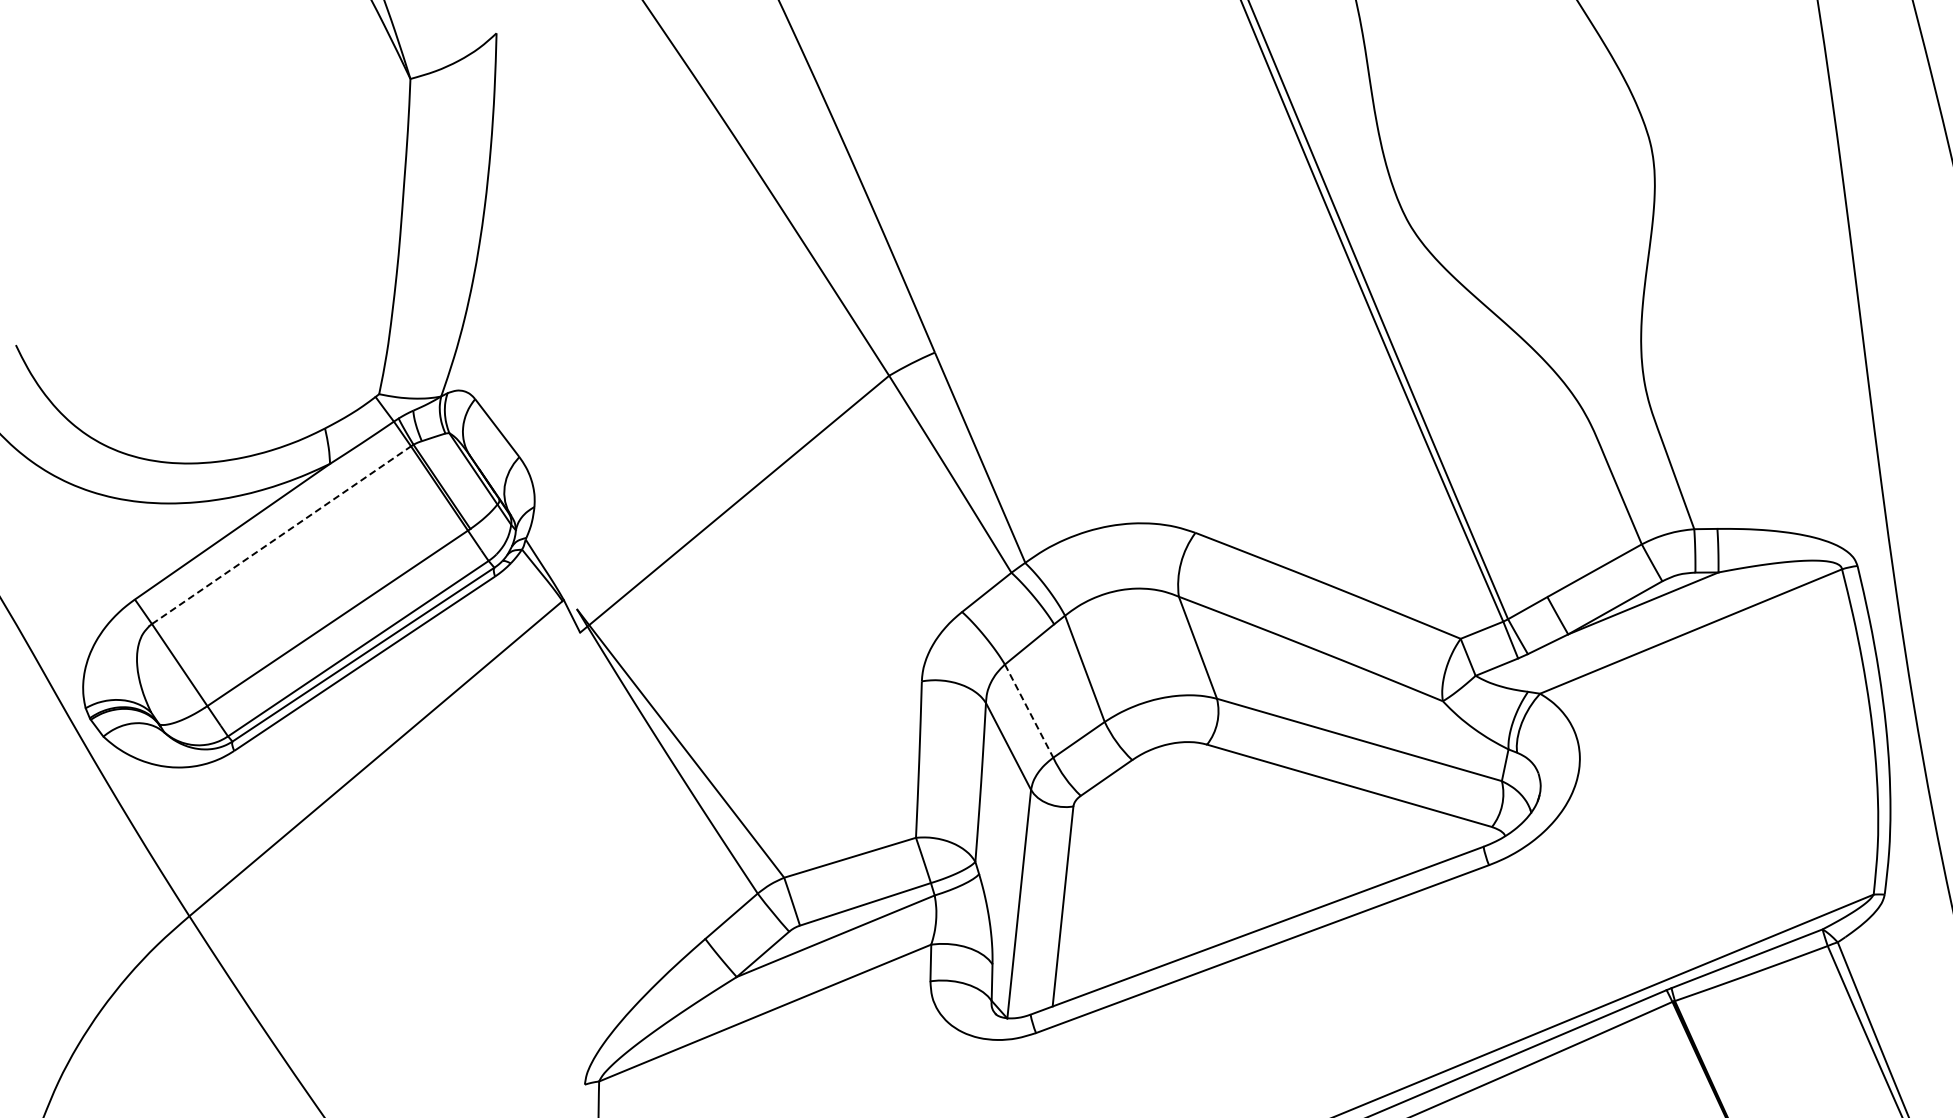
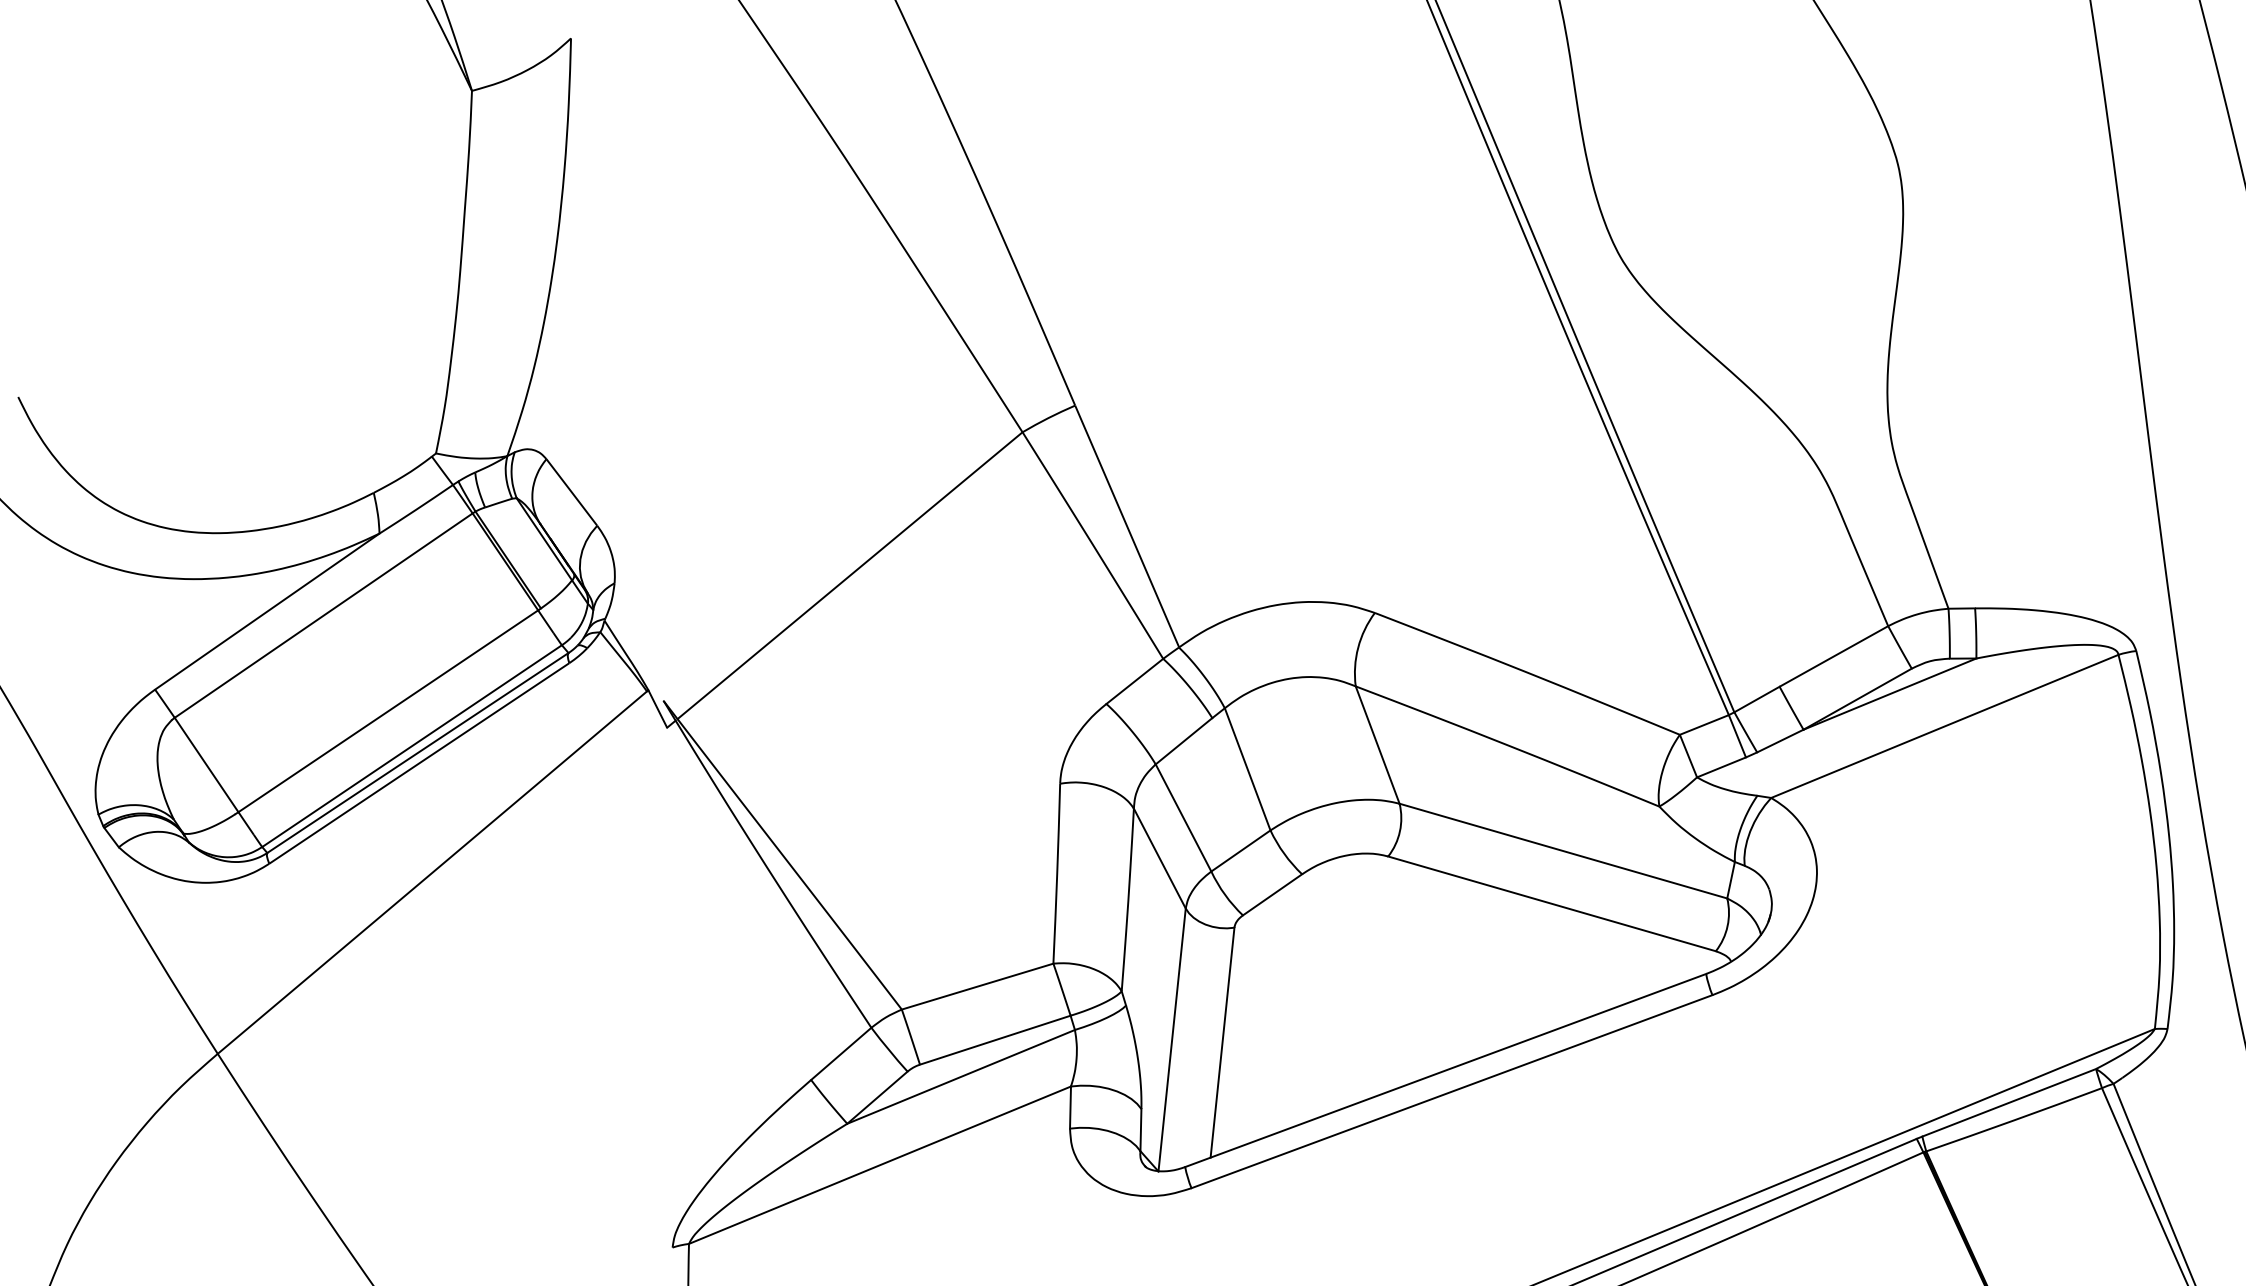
line: (281, 534) -> (323, 614), dashed -> solid
line: (1029, 711) -> (1183, 818), dashed -> solid

